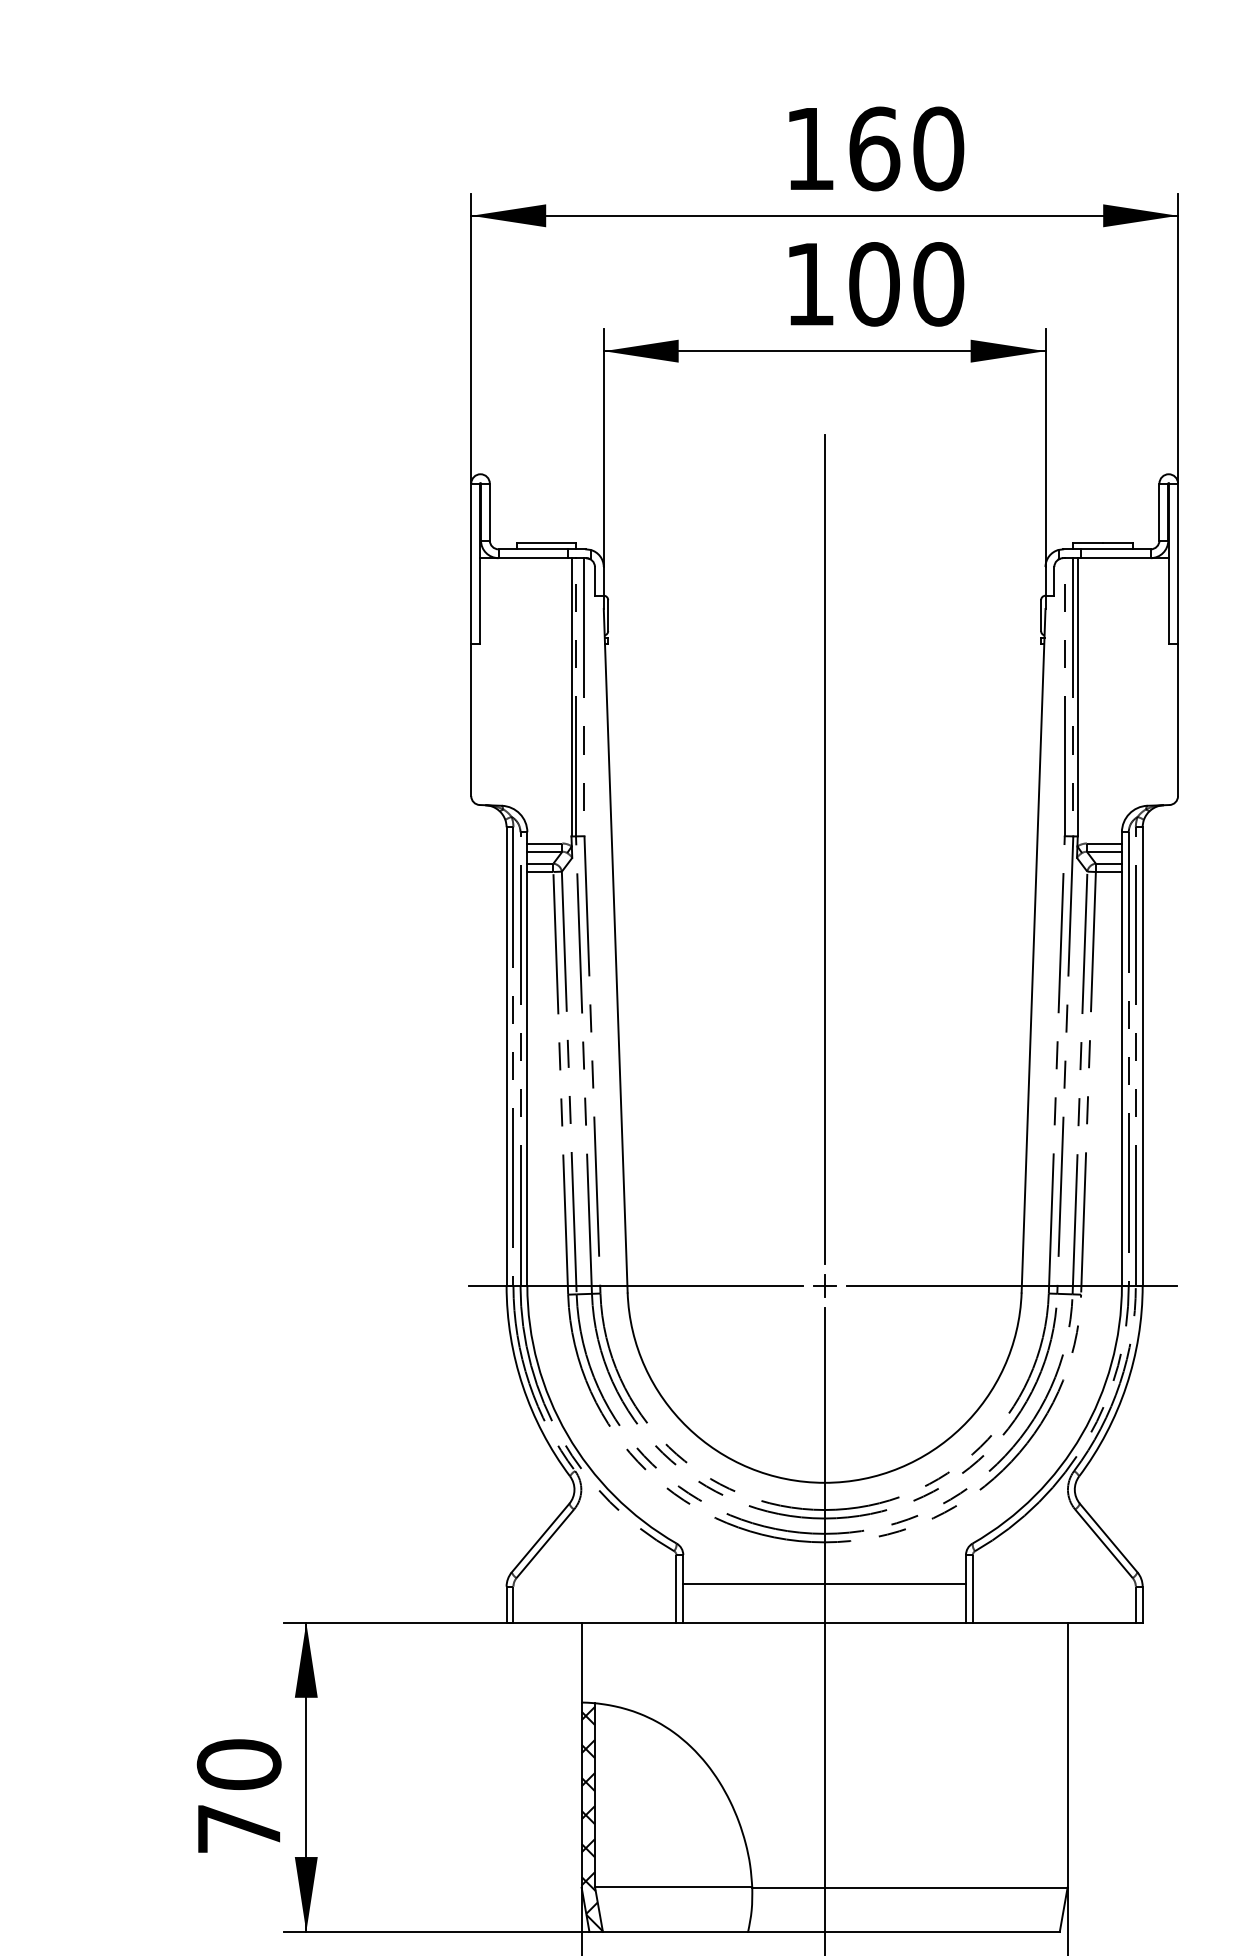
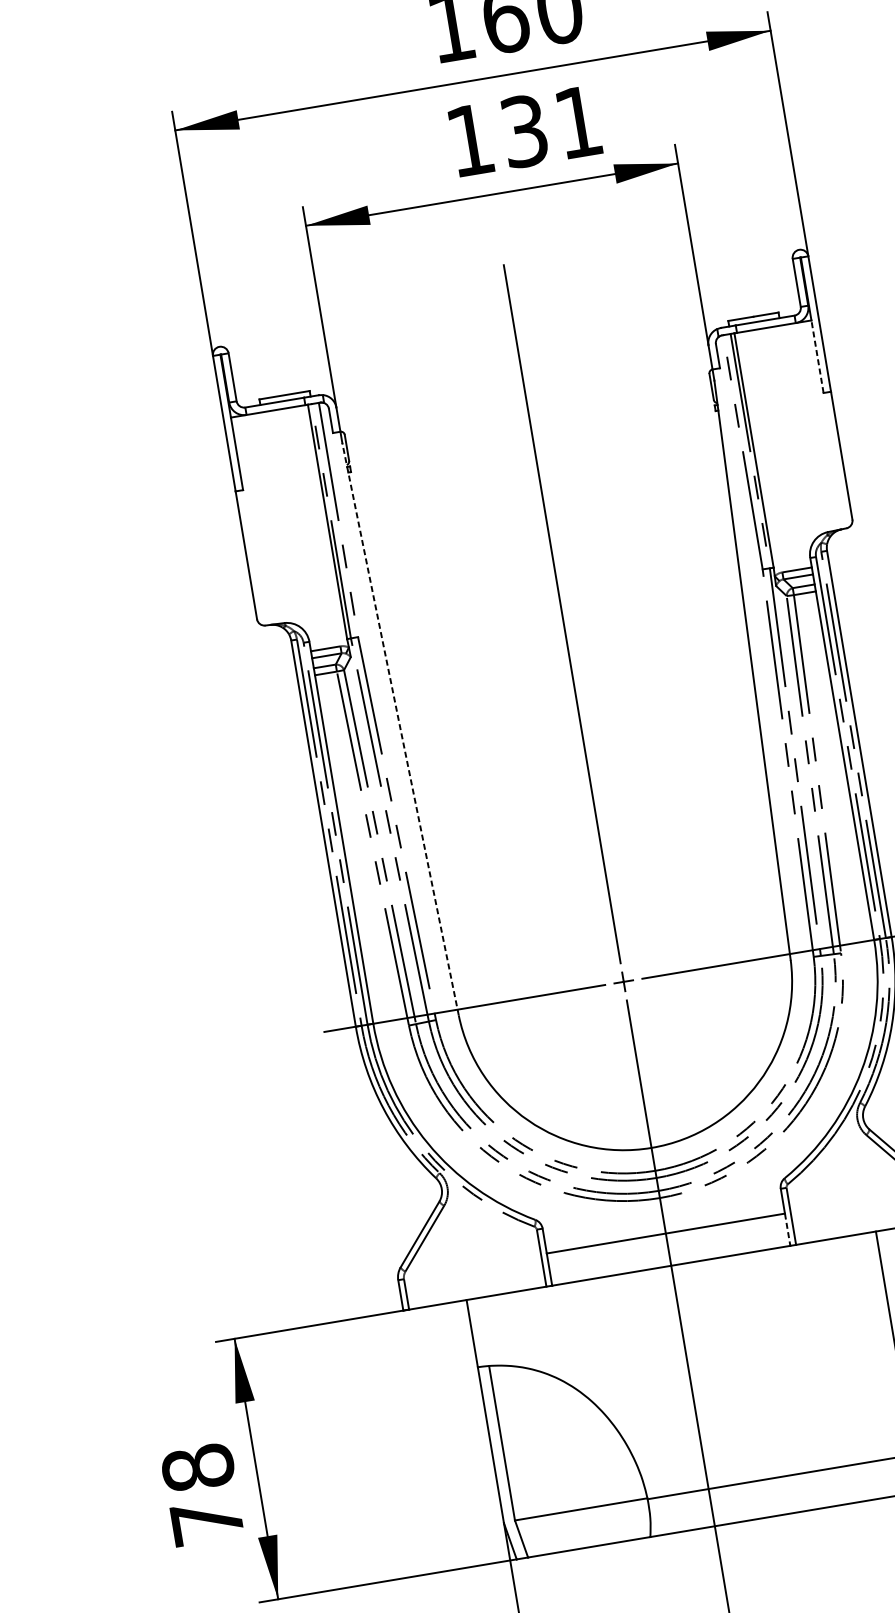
text: (906, 284) -> (551, 126), 100 -> 131
line: (1169, 600) -> (817, 356), solid -> dashed
line: (615, 950) -> (400, 728), solid -> dashed
line: (966, 1604) -> (788, 1230), solid -> dashed
text: (239, 1764) -> (198, 1467), 70 -> 78
hatch: (591, 1818) -> (502, 1463), removed

